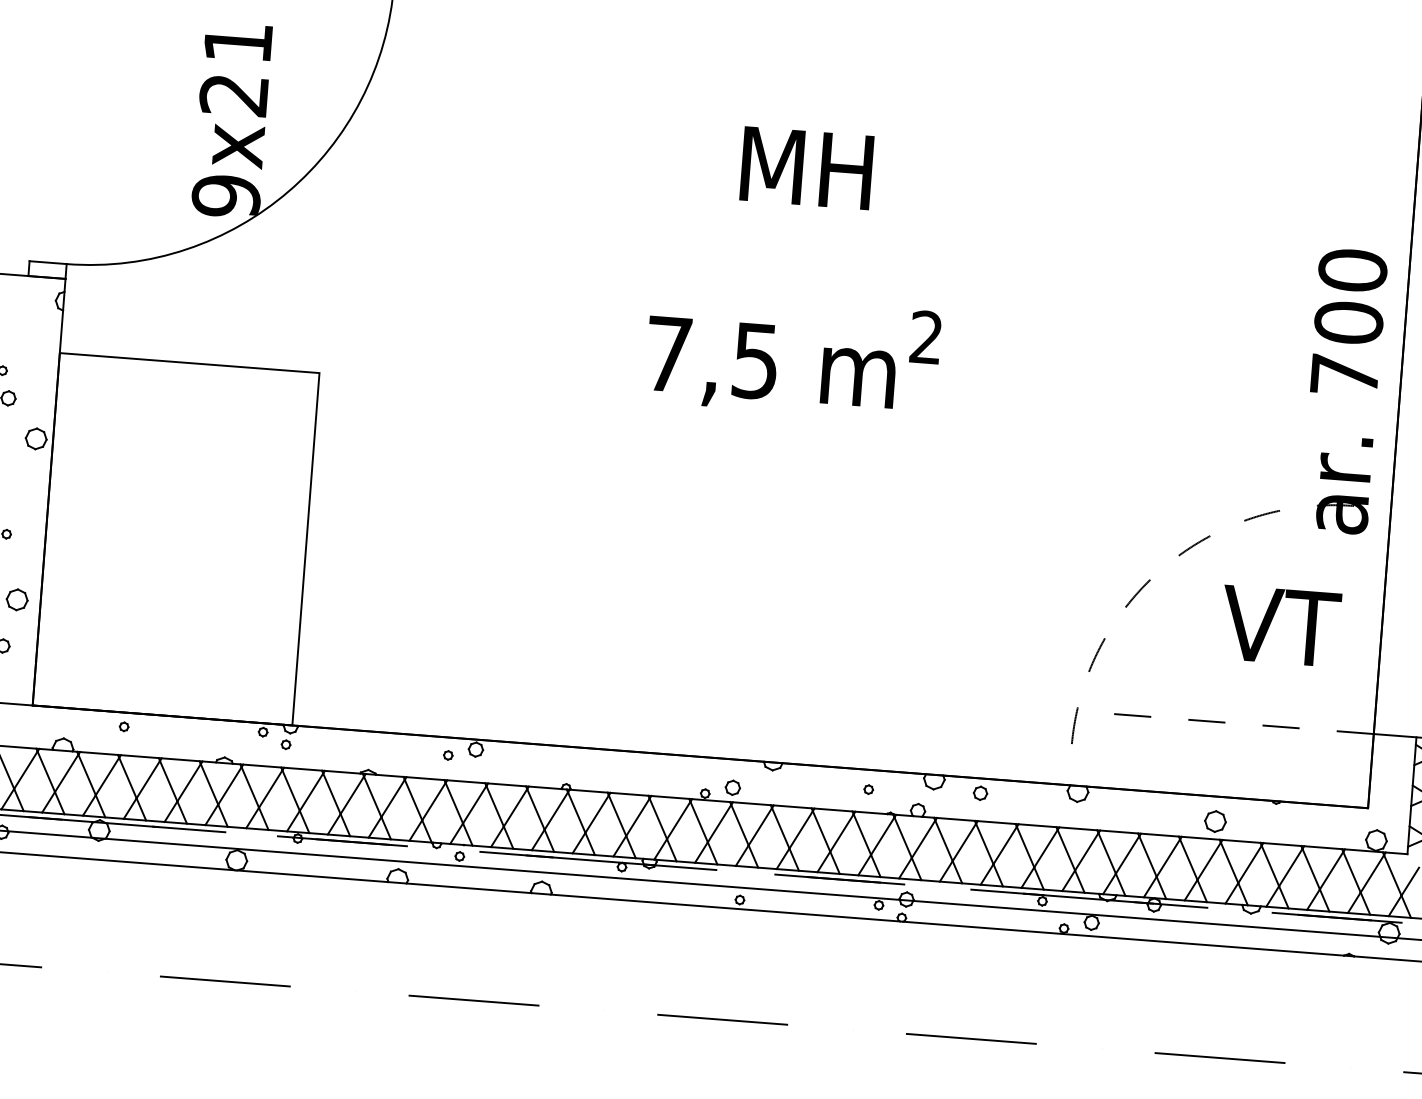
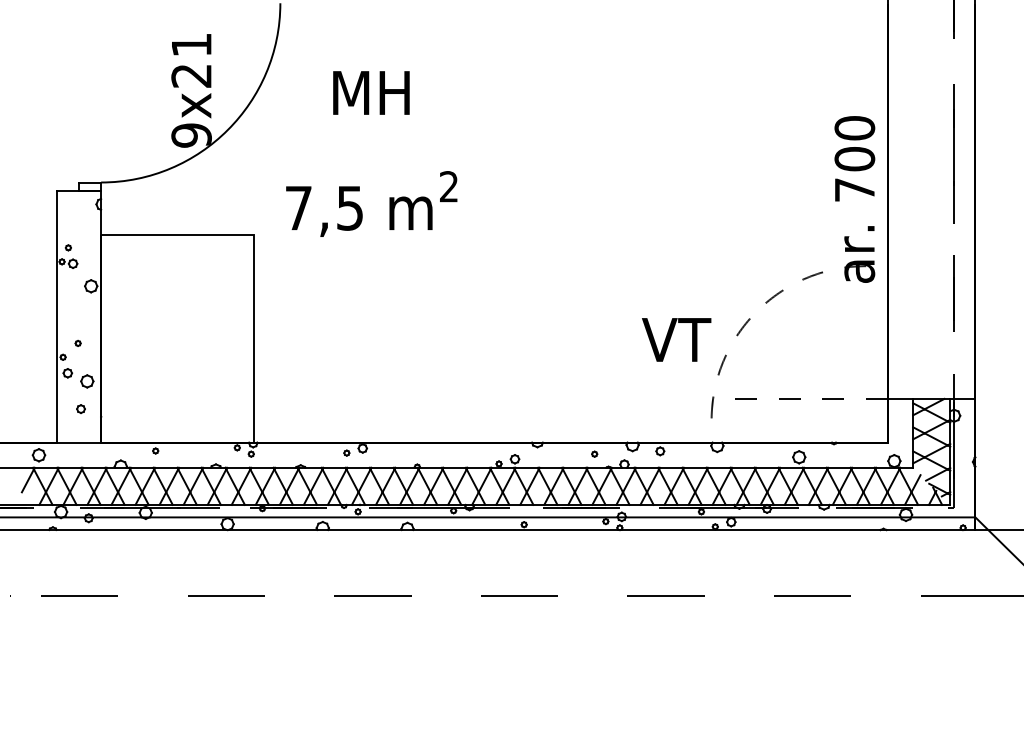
text: (799, 270) -> (371, 153), moved
text: (1280, 625) -> (676, 339), moved

